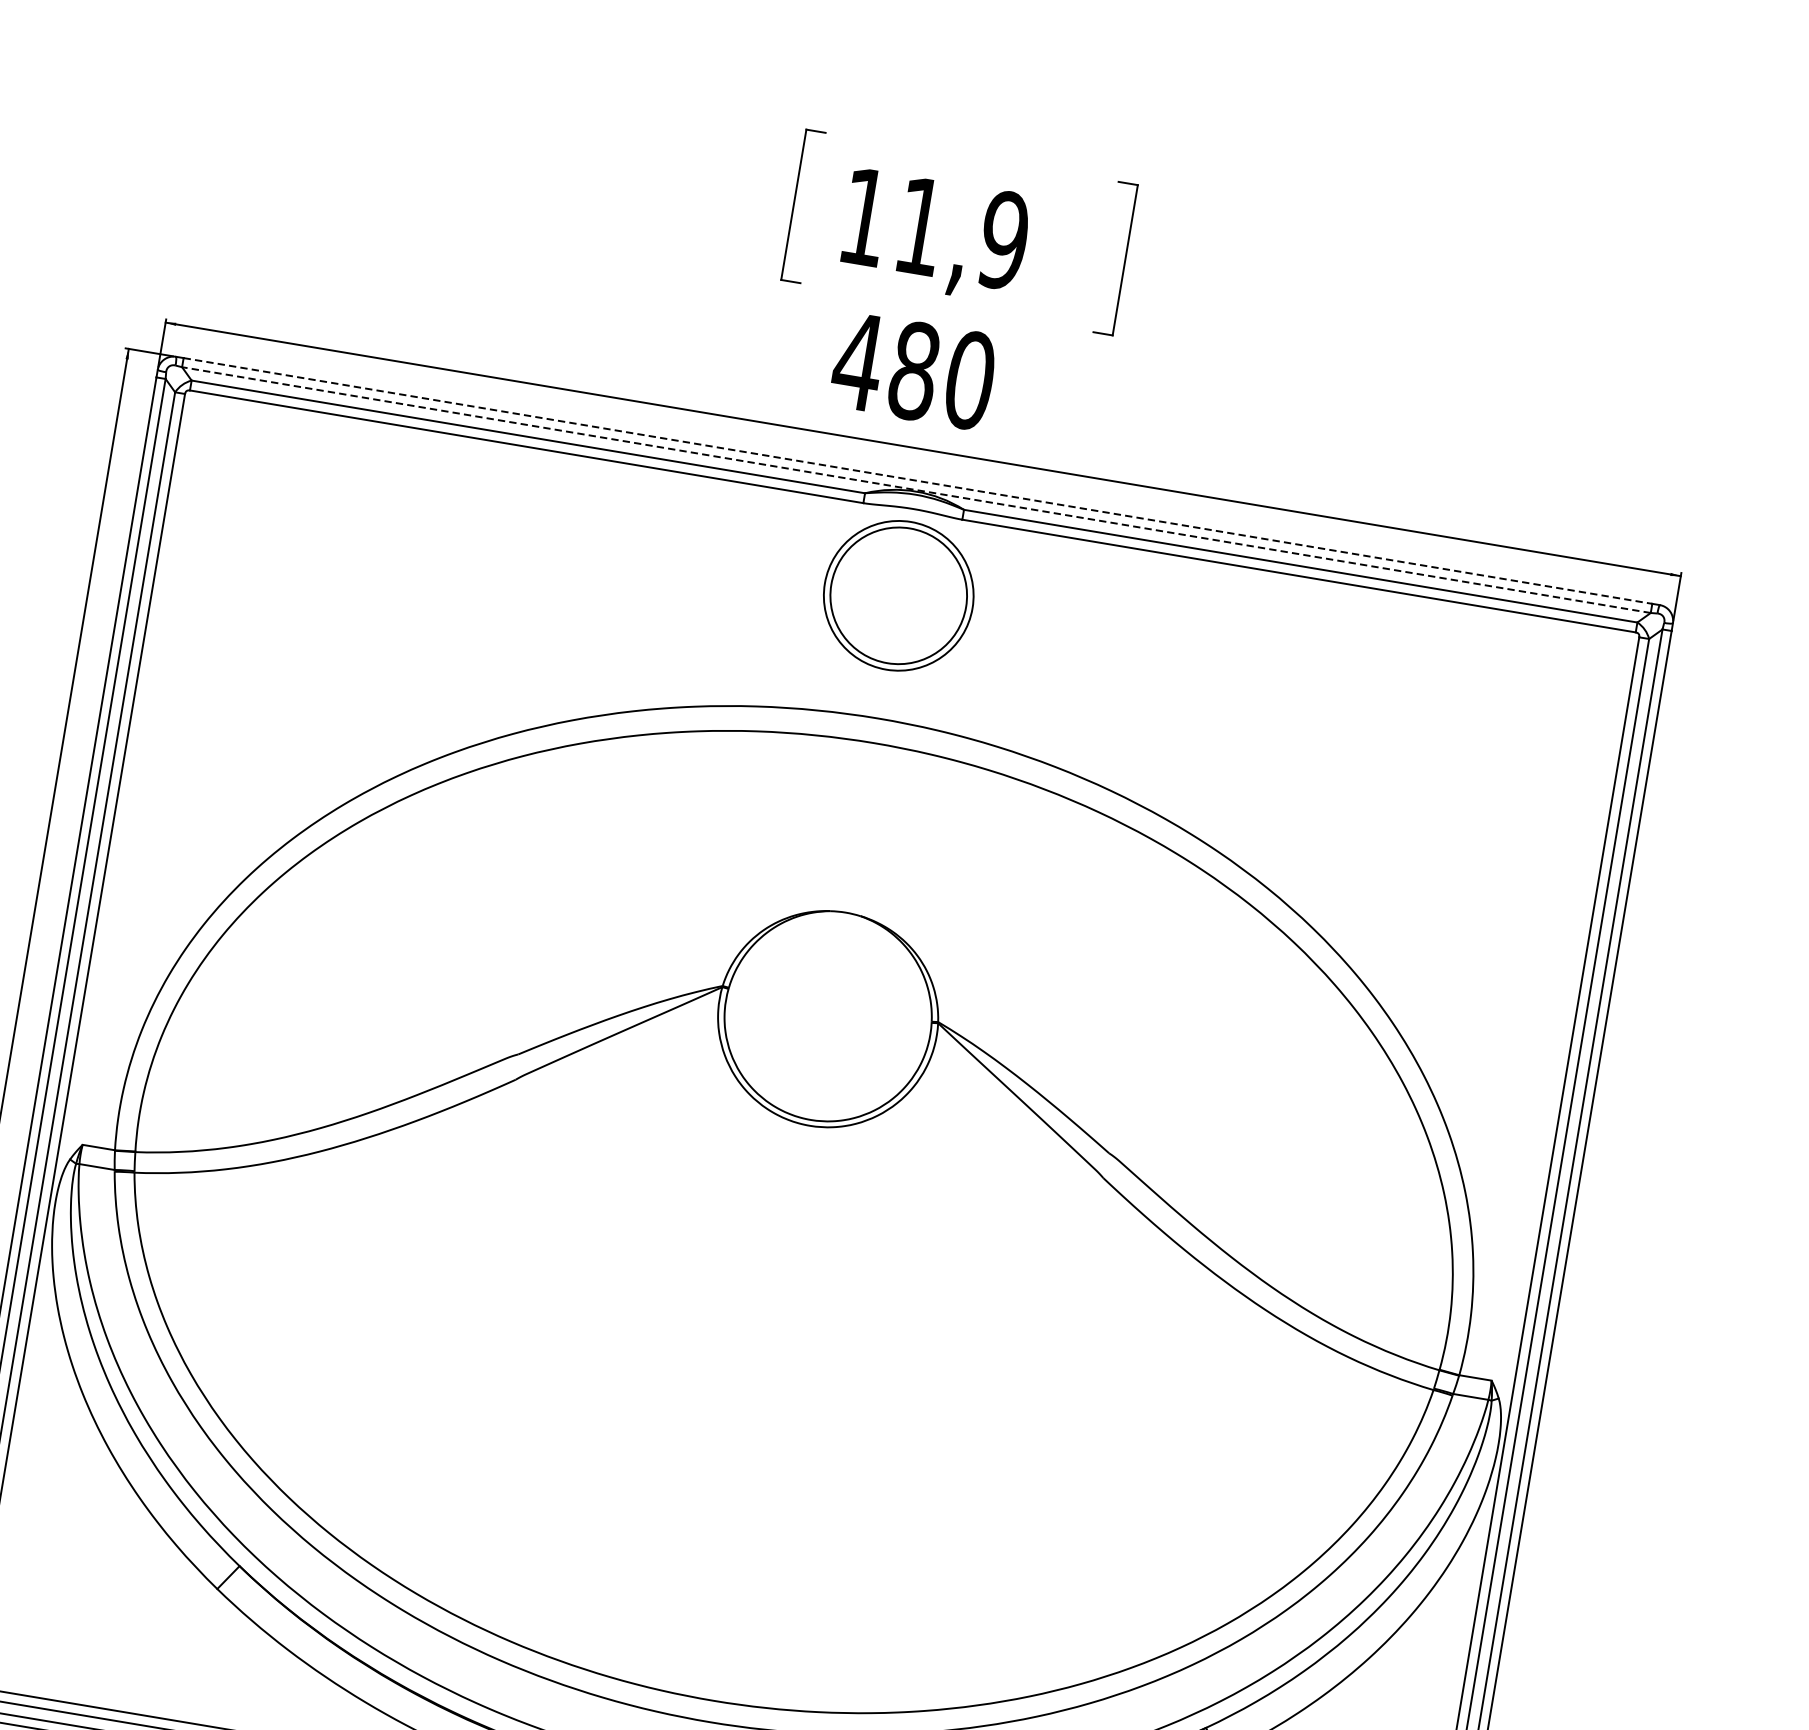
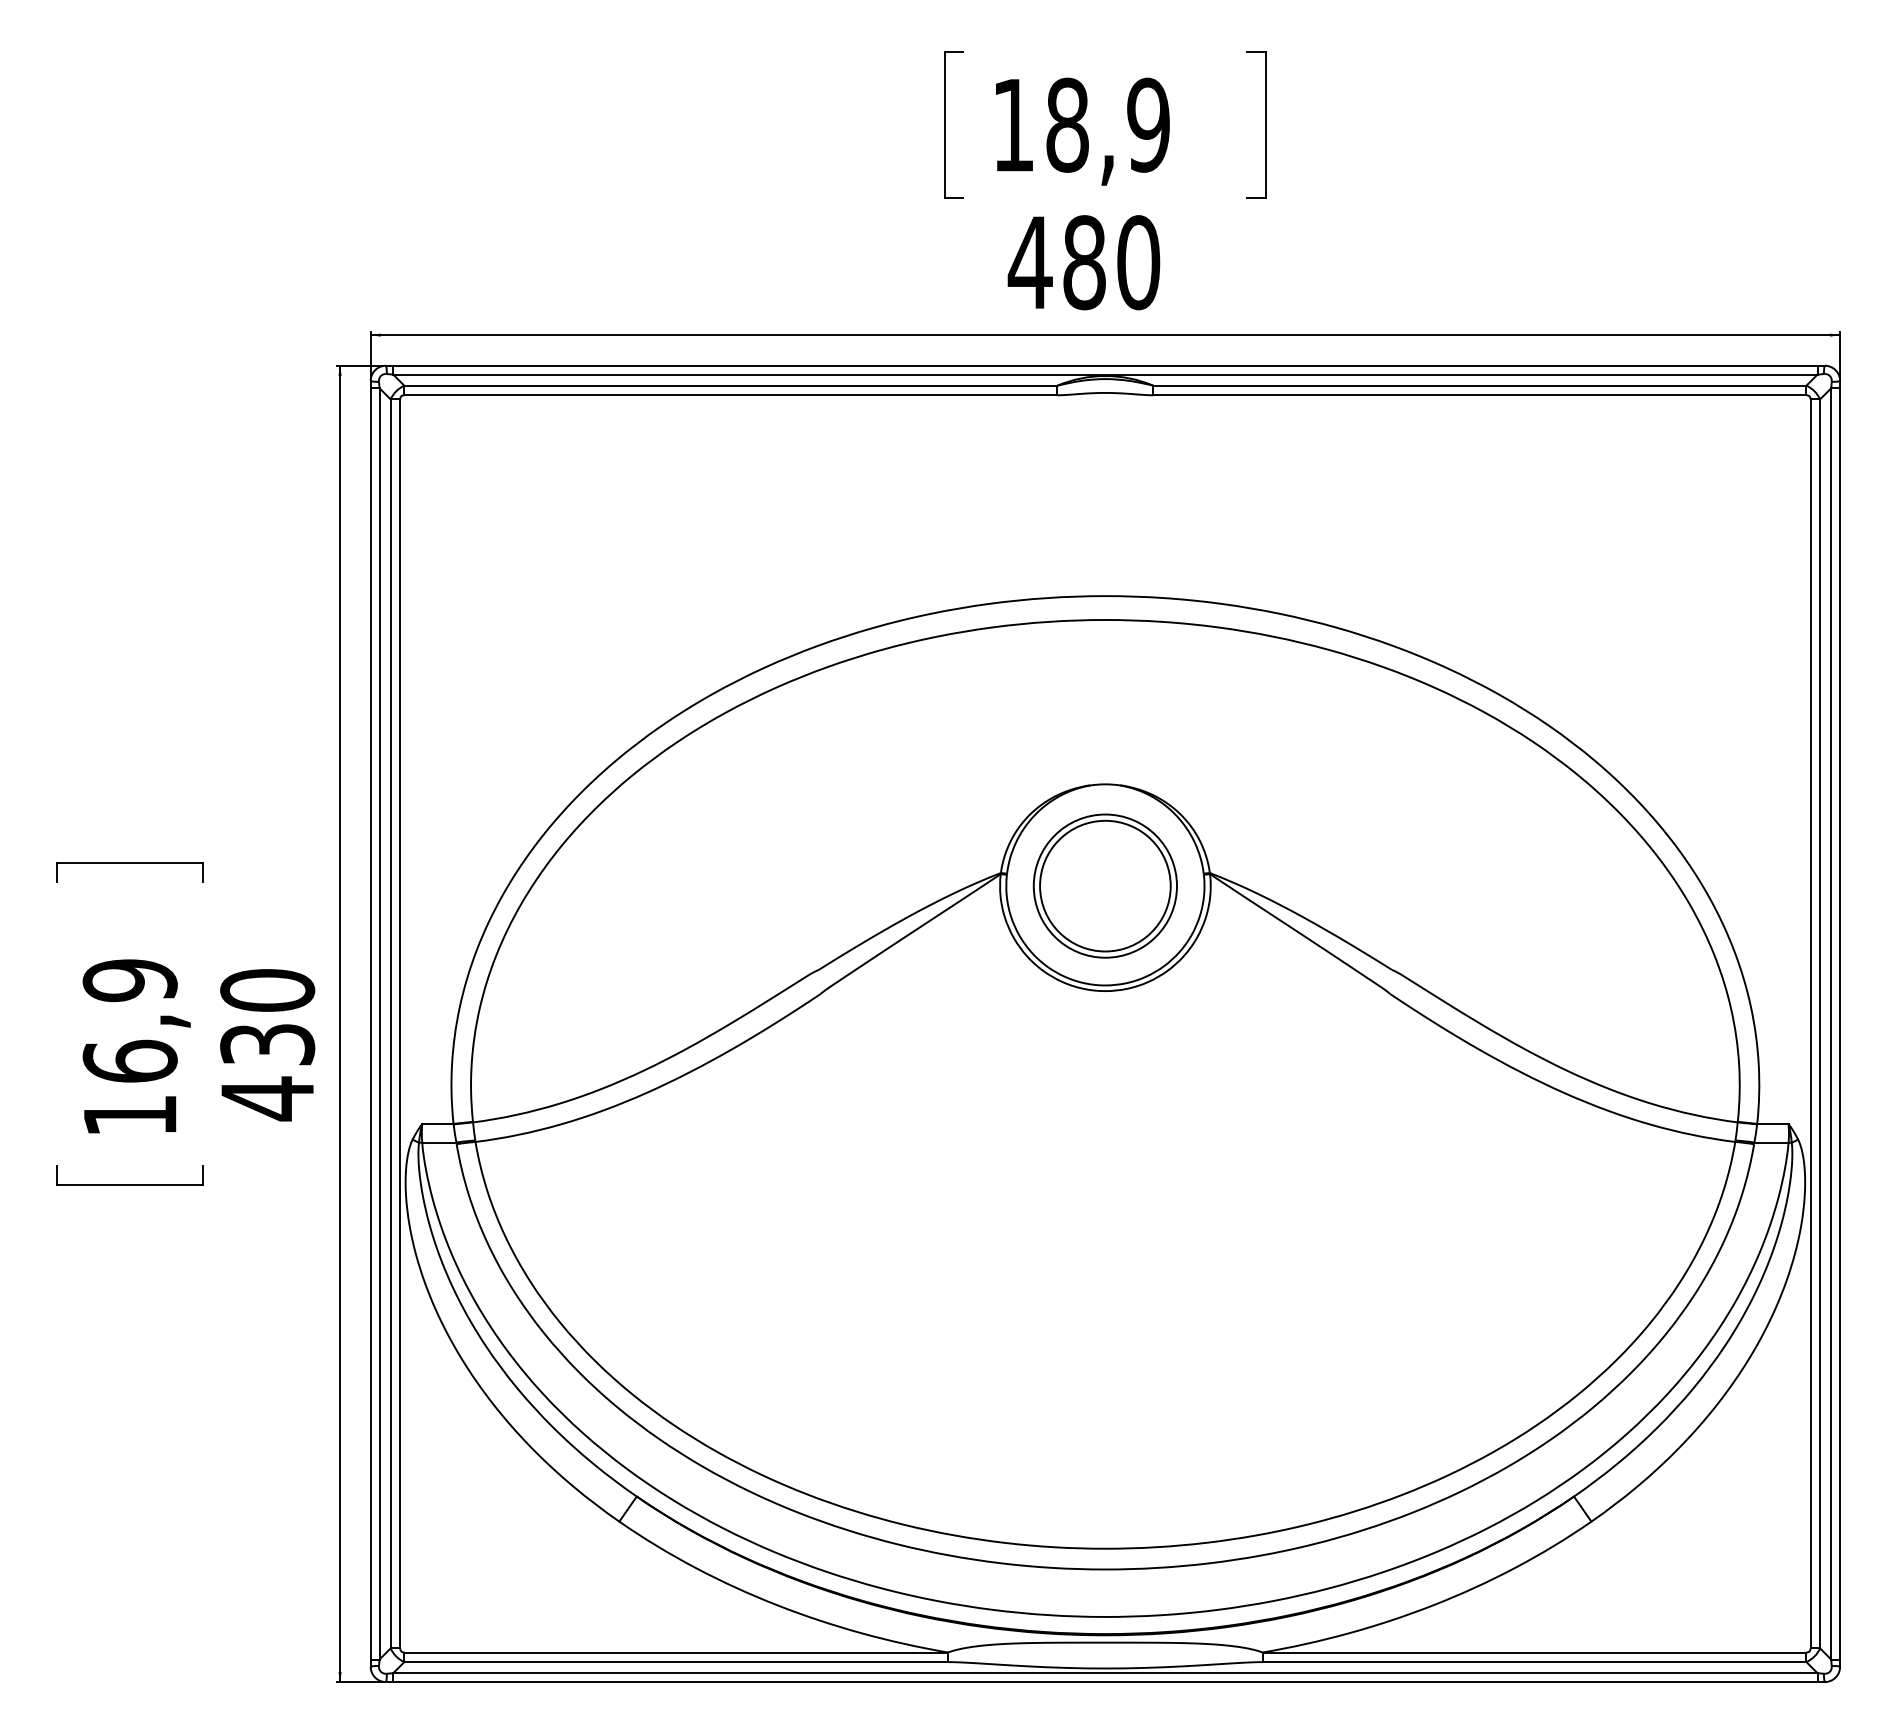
text: (920, 225) -> (1067, 124), 11,9 -> 18,9
line: (918, 480) -> (1105, 365), dashed -> solid
line: (915, 489) -> (1104, 374), dashed -> solid
part: (897, 595) -> (1104, 885), moved

